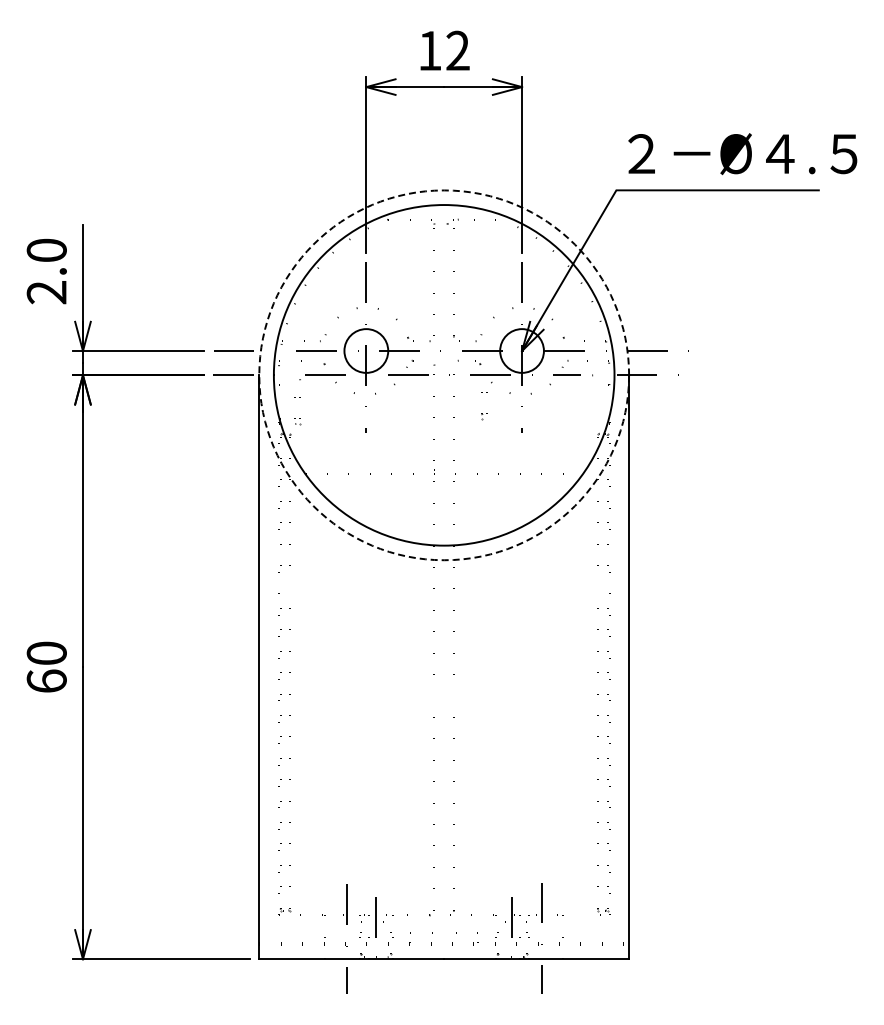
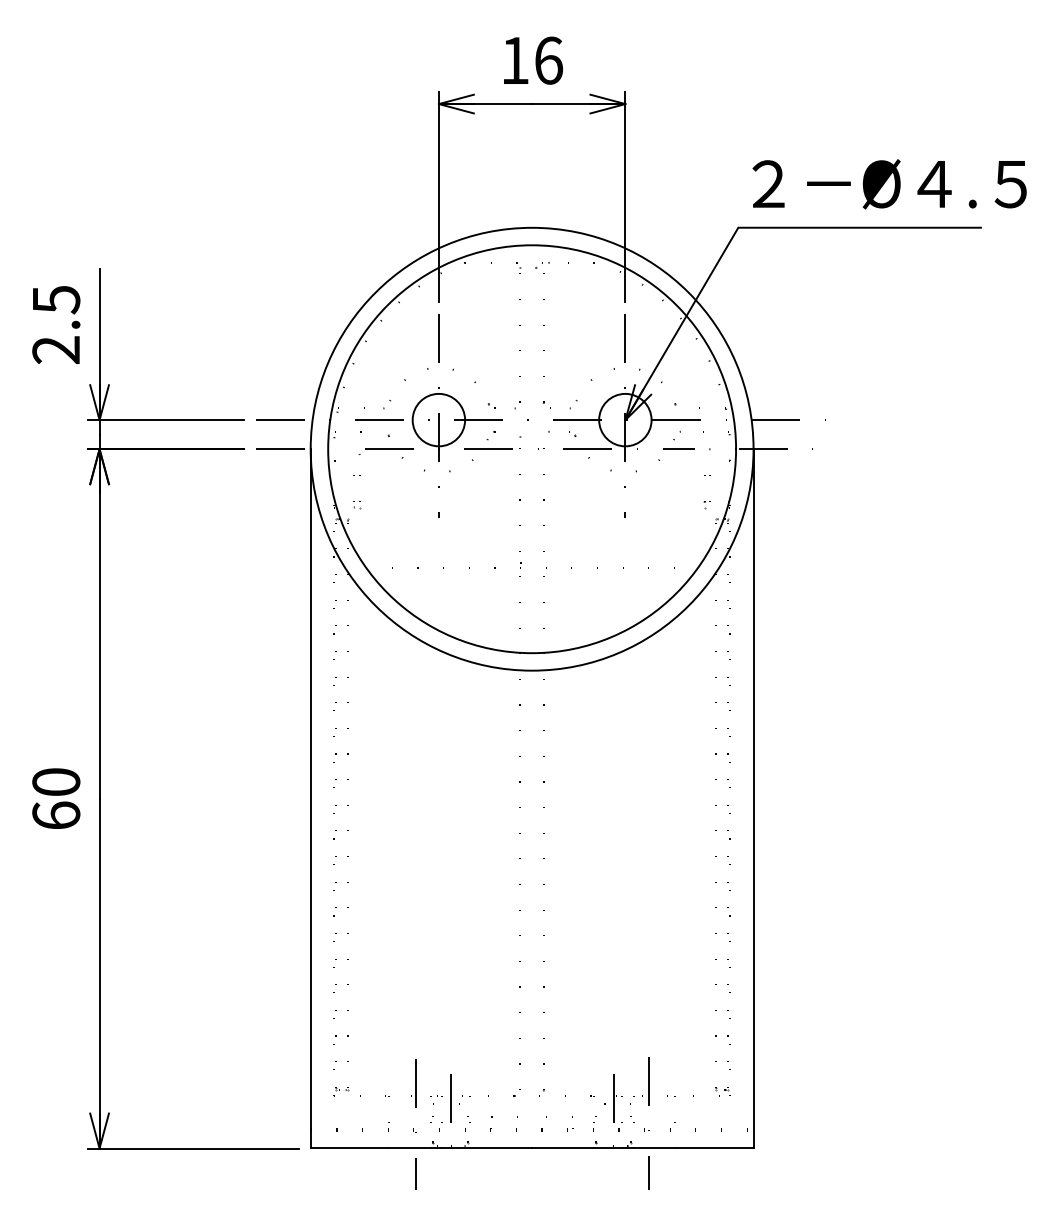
text: (457, 50) -> (548, 60), 12 -> 16
text: (46, 250) -> (55, 299), 2.0 -> 2.5
circle: (444, 375) -> (532, 449), dashed -> solid
part: (482, 413) -> (704, 500), moved

